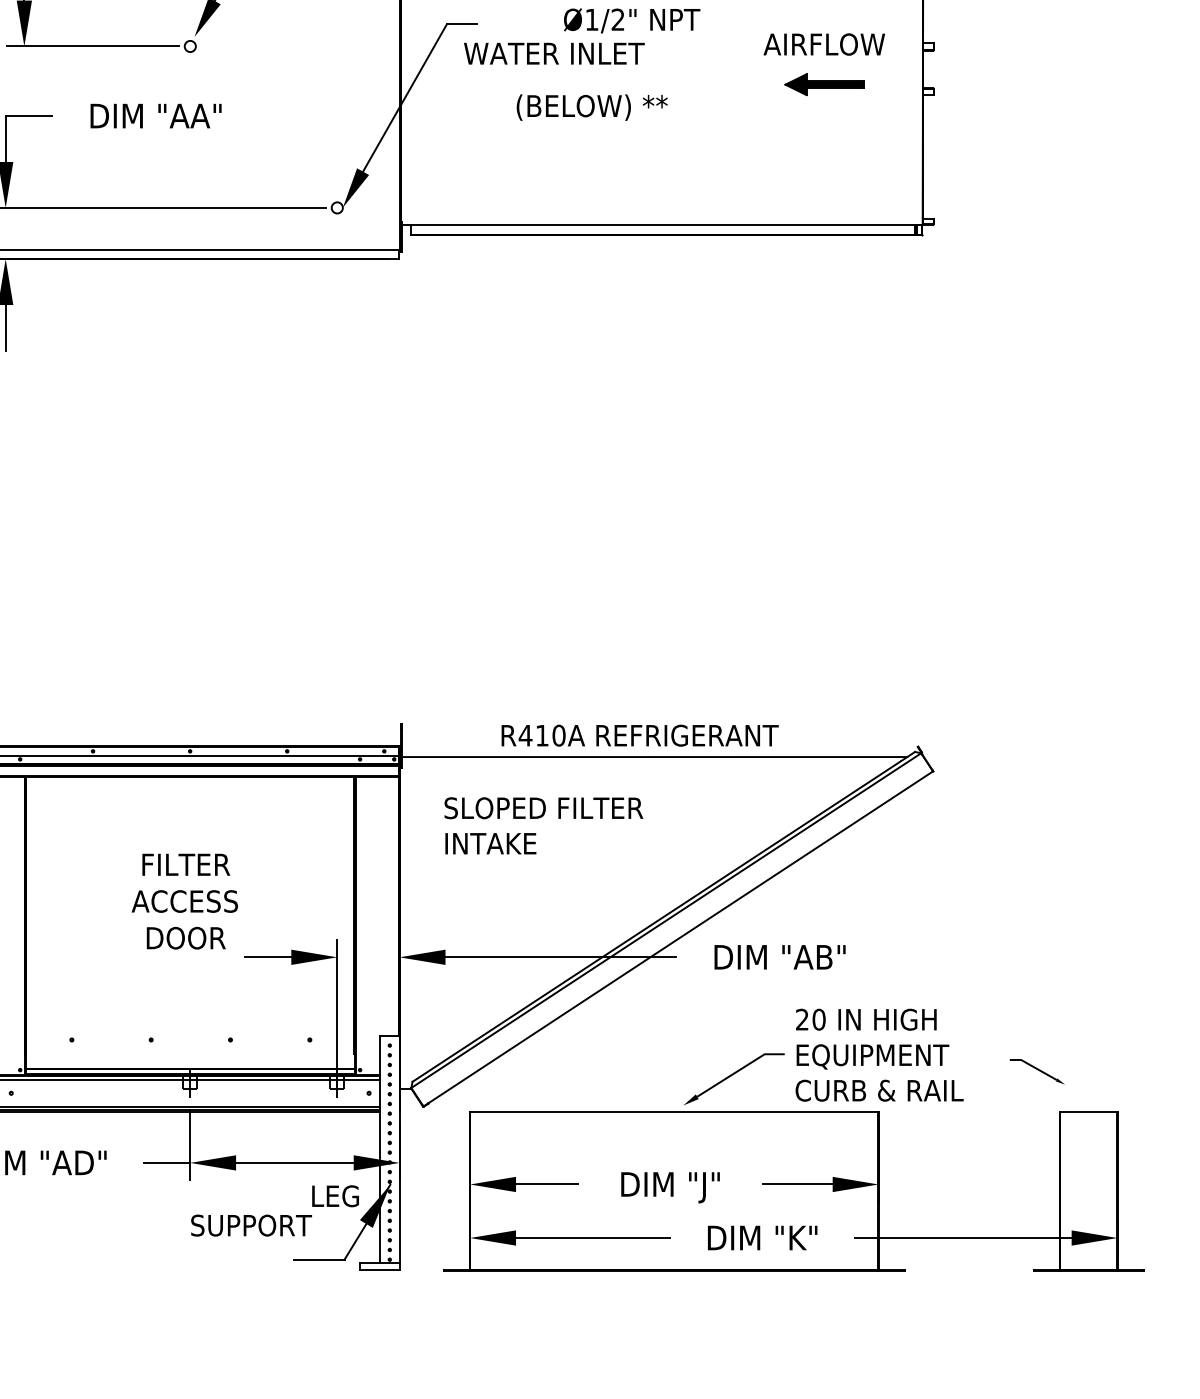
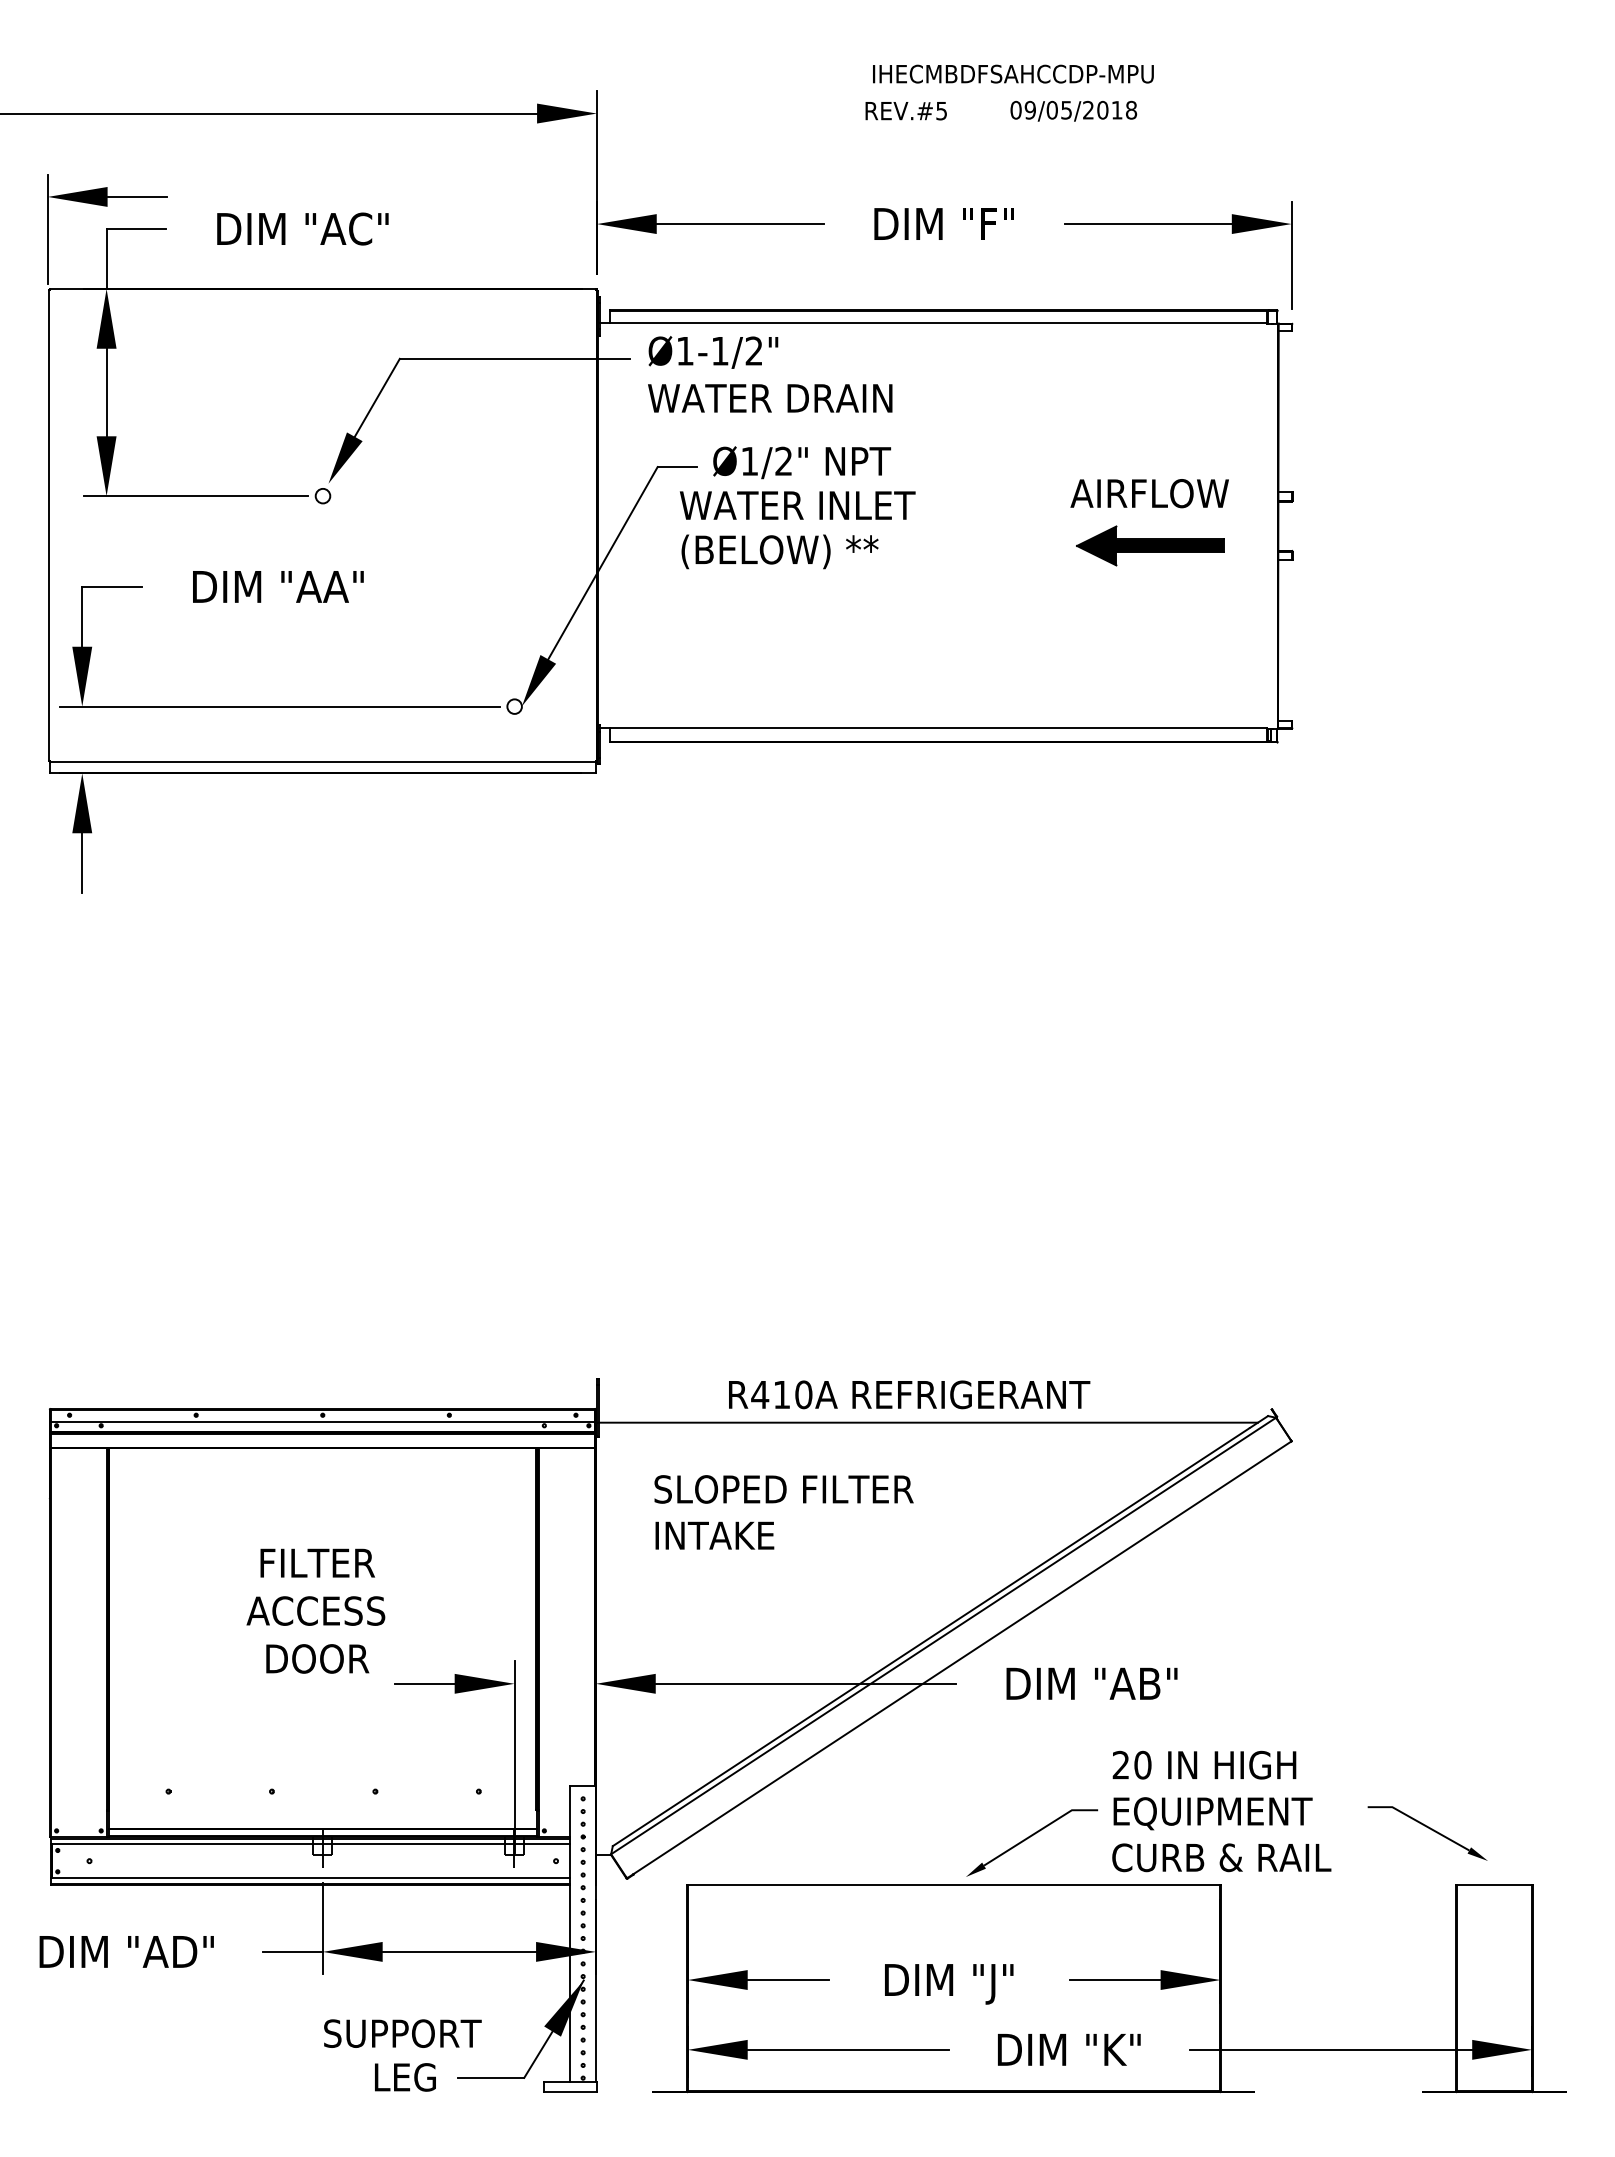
text: (631, 20) -> (801, 462), moved
part: (824, 84) -> (1150, 545), size x1.43
text: (591, 107) -> (779, 551), moved
part: (1037, 1072) -> (1427, 1833), size x1.67
text: (335, 1196) -> (405, 2077), moved

